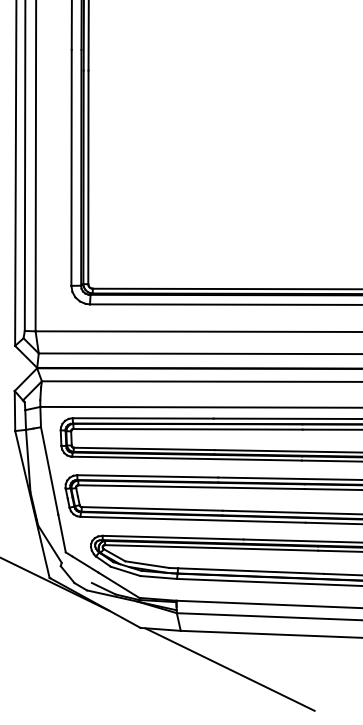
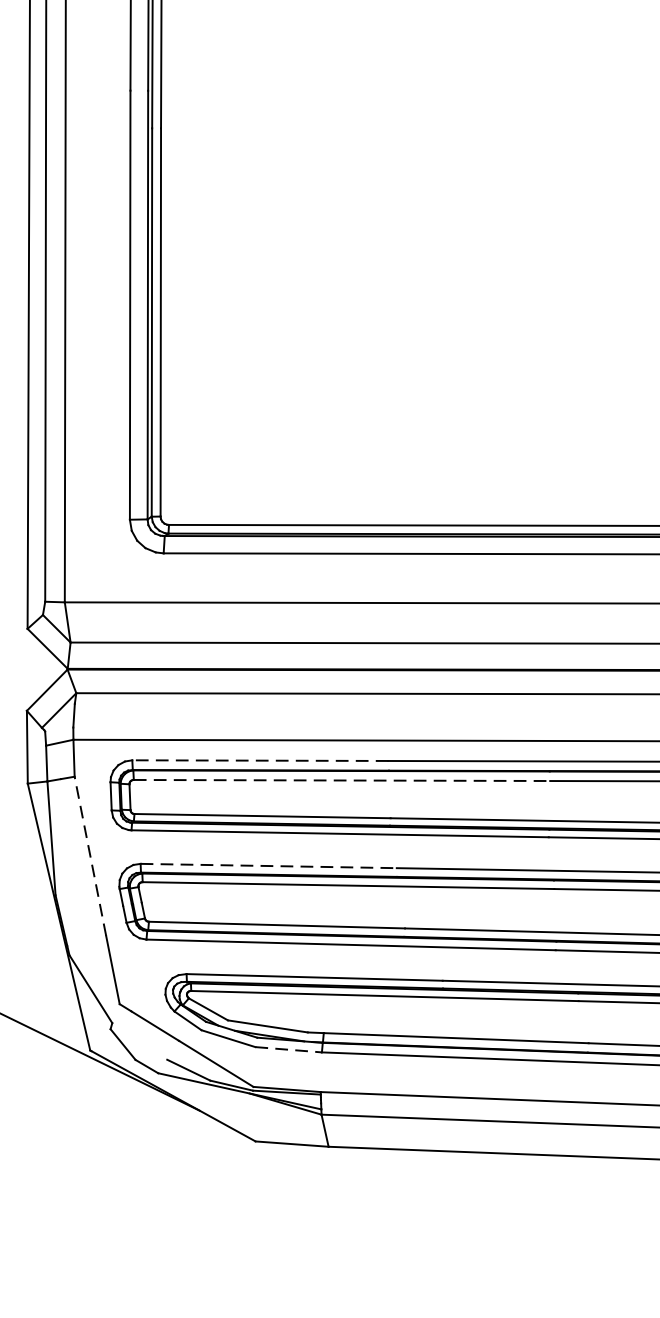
line: (142, 418) -> (259, 760), solid -> dashed
line: (188, 429) -> (342, 780), solid -> dashed
line: (49, 471) -> (90, 857), solid -> dashed
line: (148, 476) -> (270, 866), solid -> dashed
line: (159, 577) -> (290, 1049), solid -> dashed
line: (229, 669) -> (417, 1217), removed

